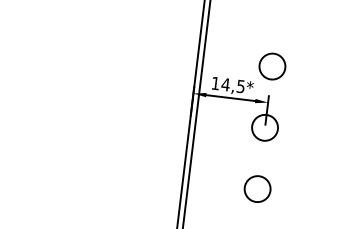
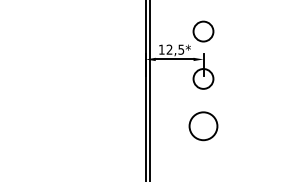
text: (225, 84) -> (169, 49), 14,5* -> 12,5*
circle: (257, 189) -> (203, 126), size x1.4

